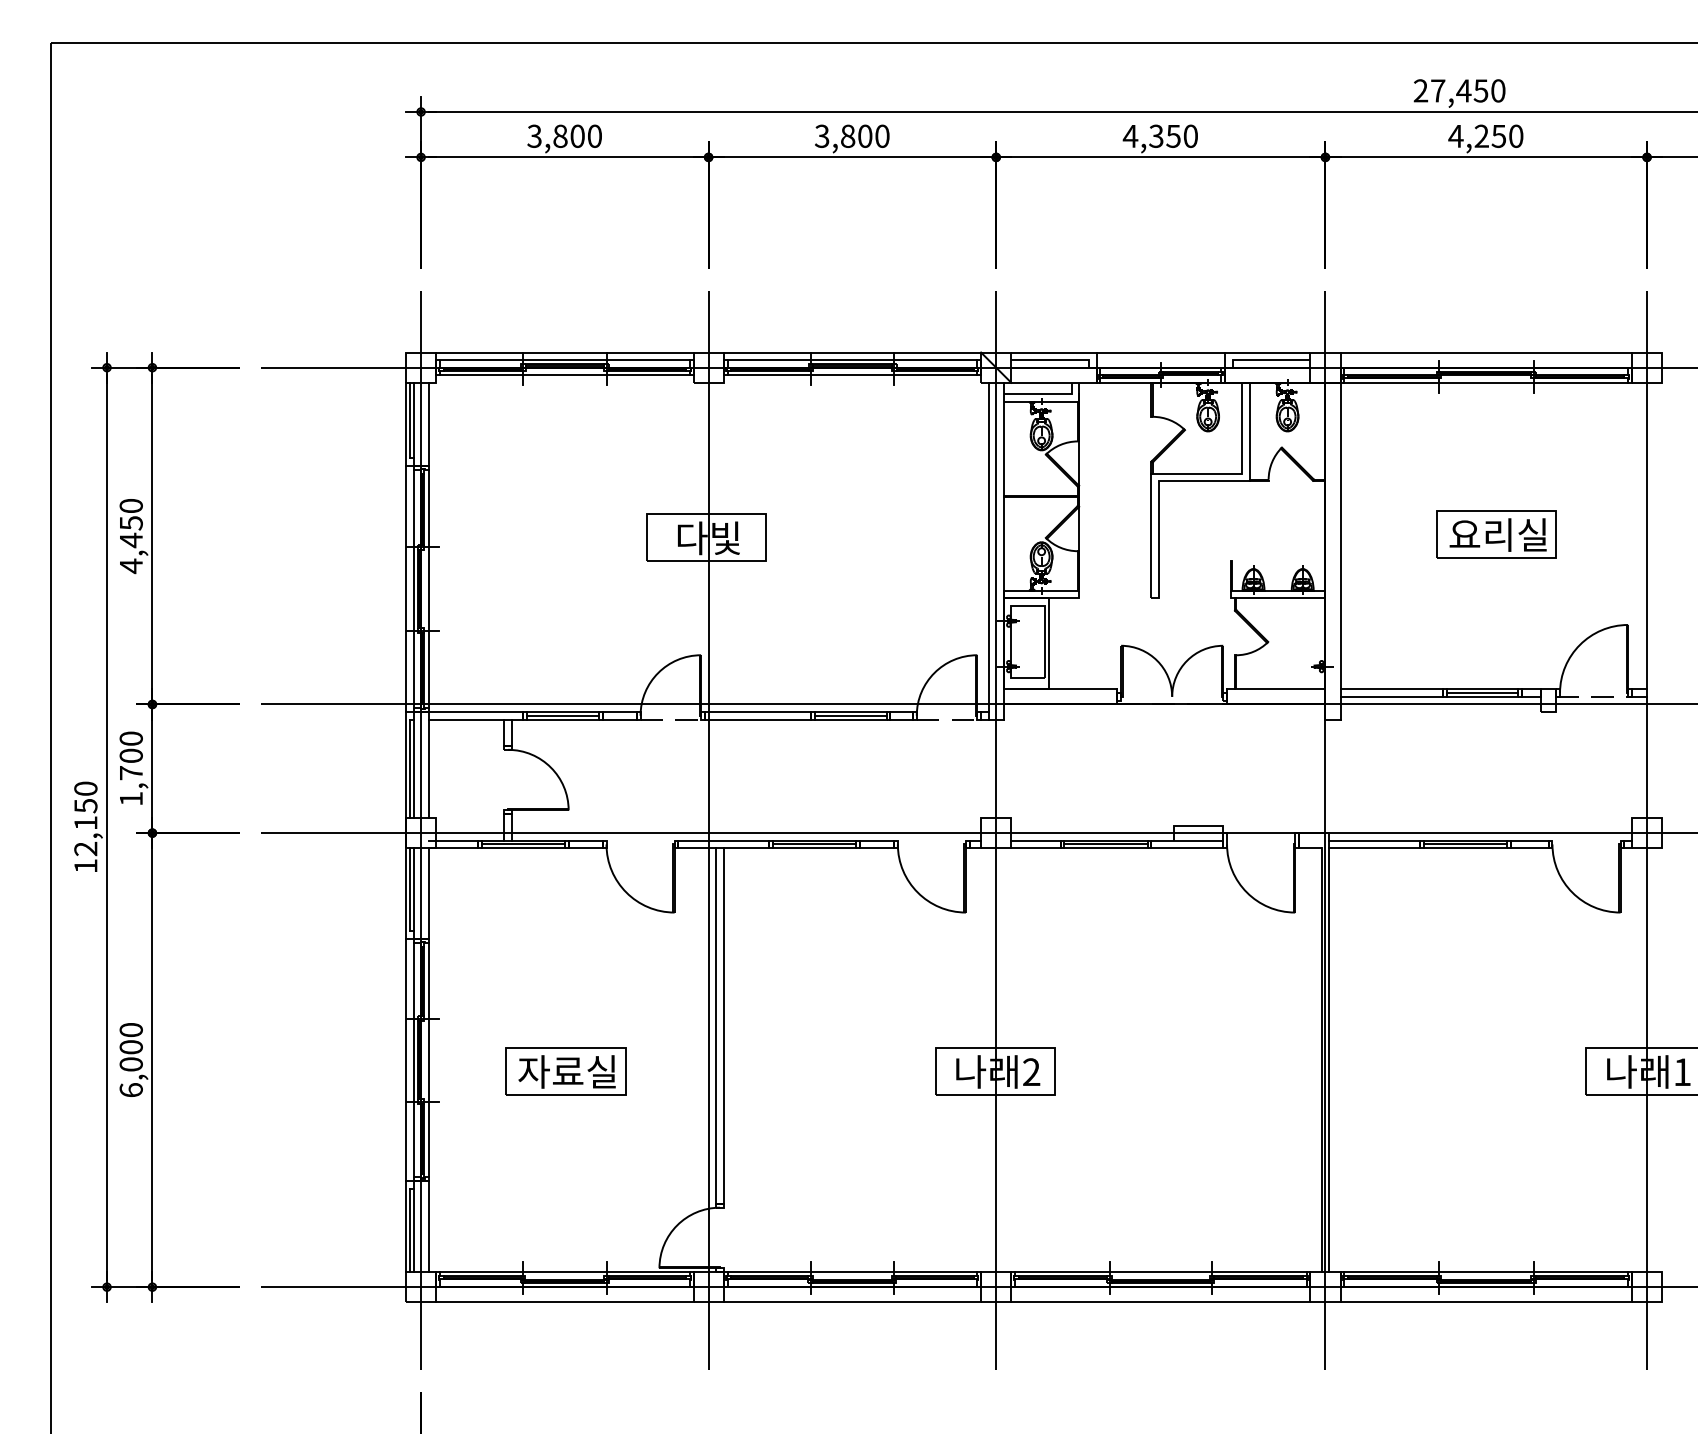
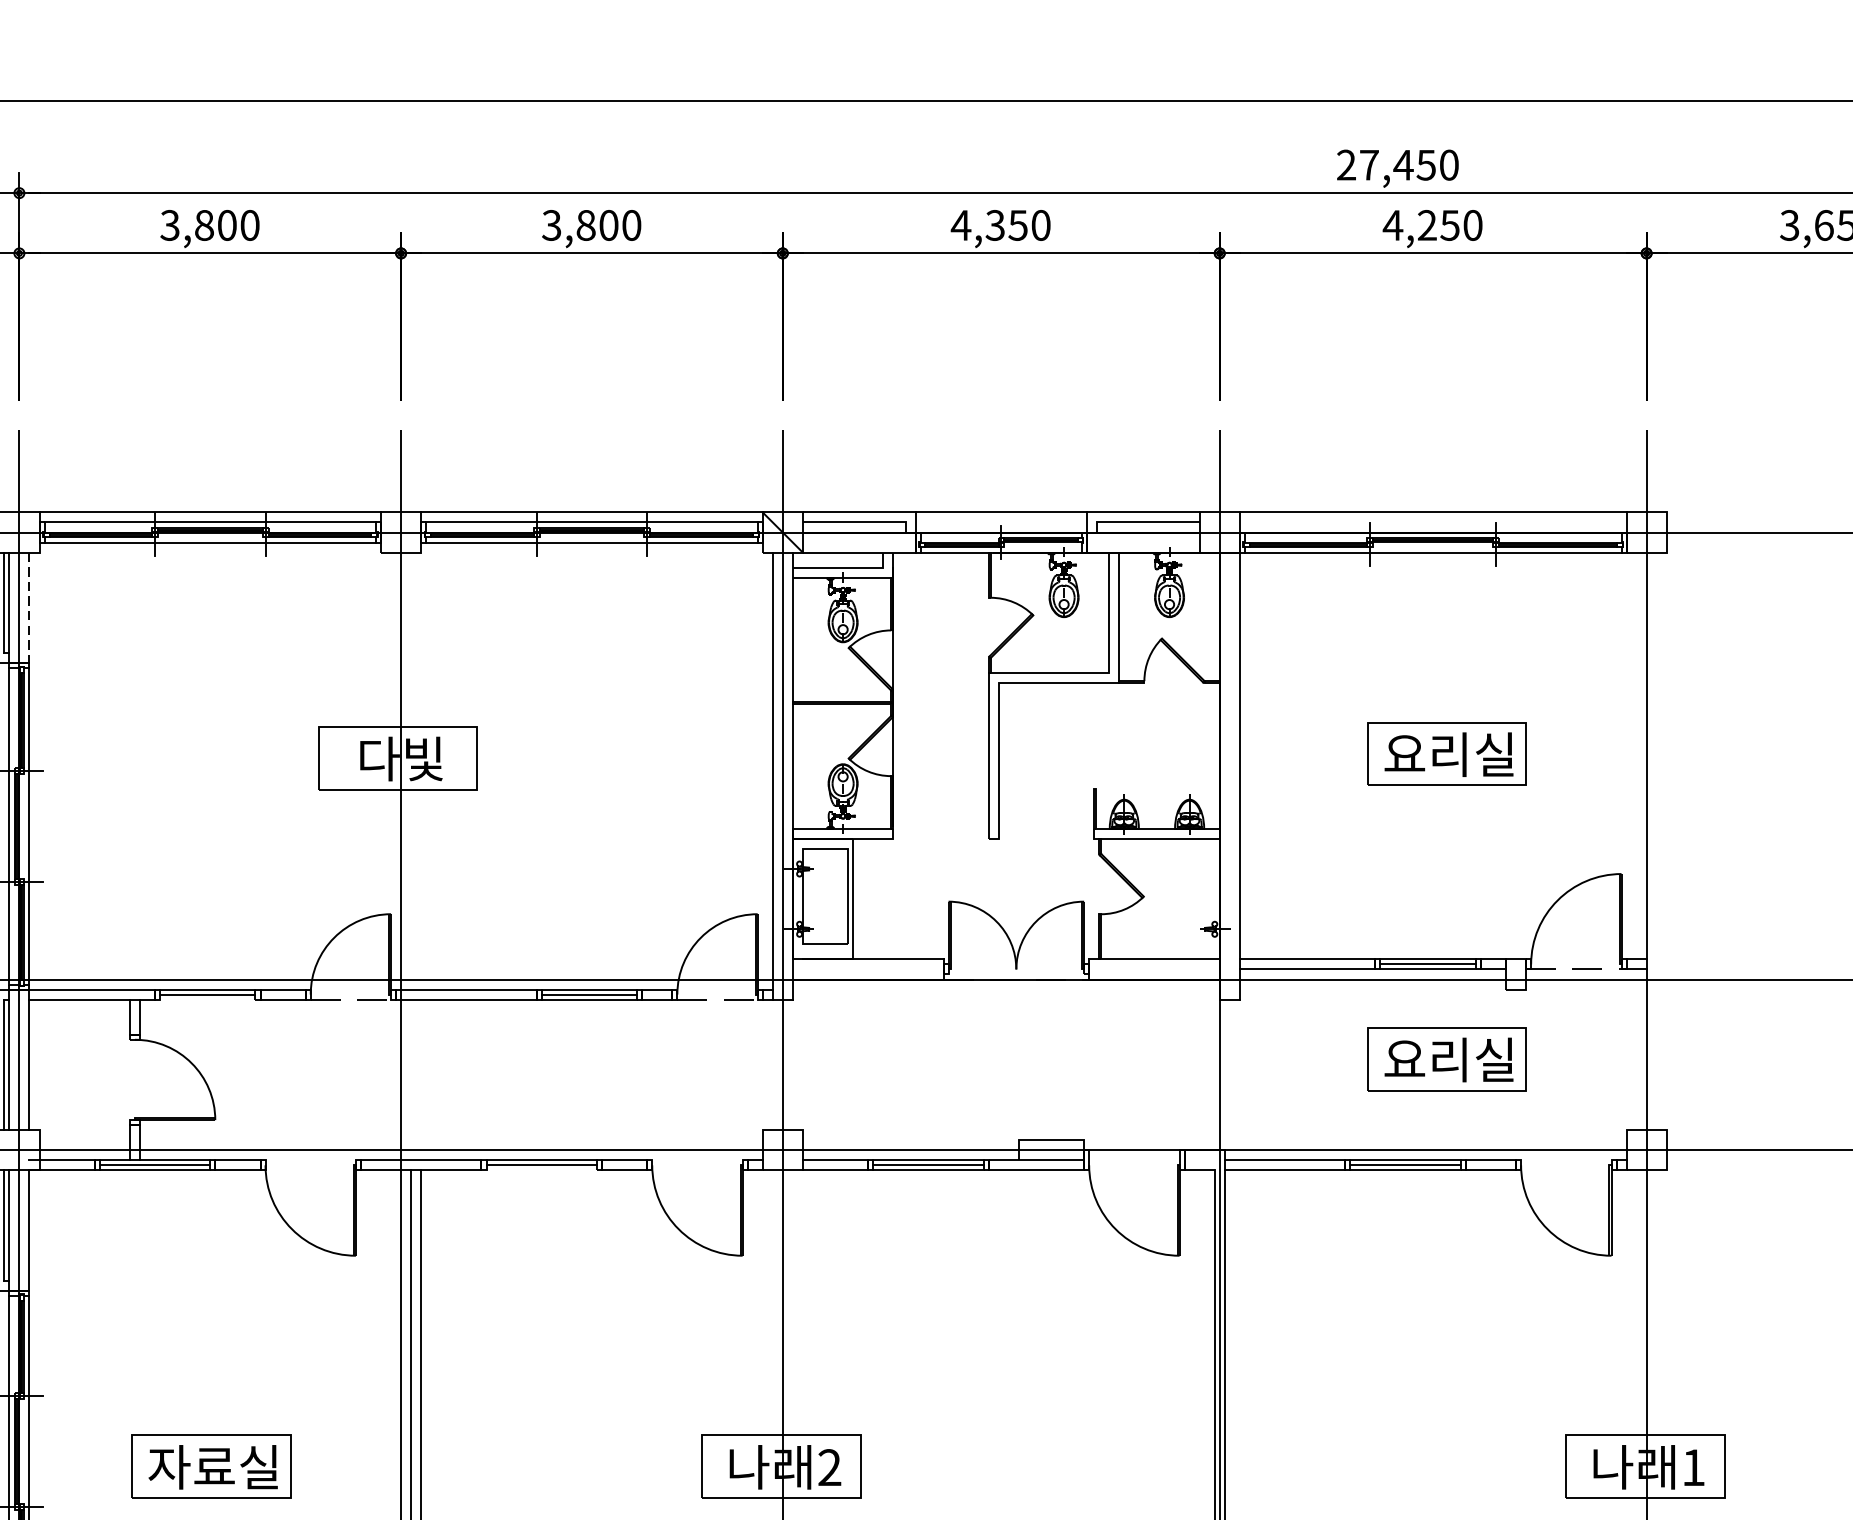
line: (428, 424) -> (29, 607), solid -> dashed
line: (562, 719) -> (207, 999), removed
part: (1496, 764) -> (1446, 1059), added
line: (814, 848) -> (541, 1170), removed

